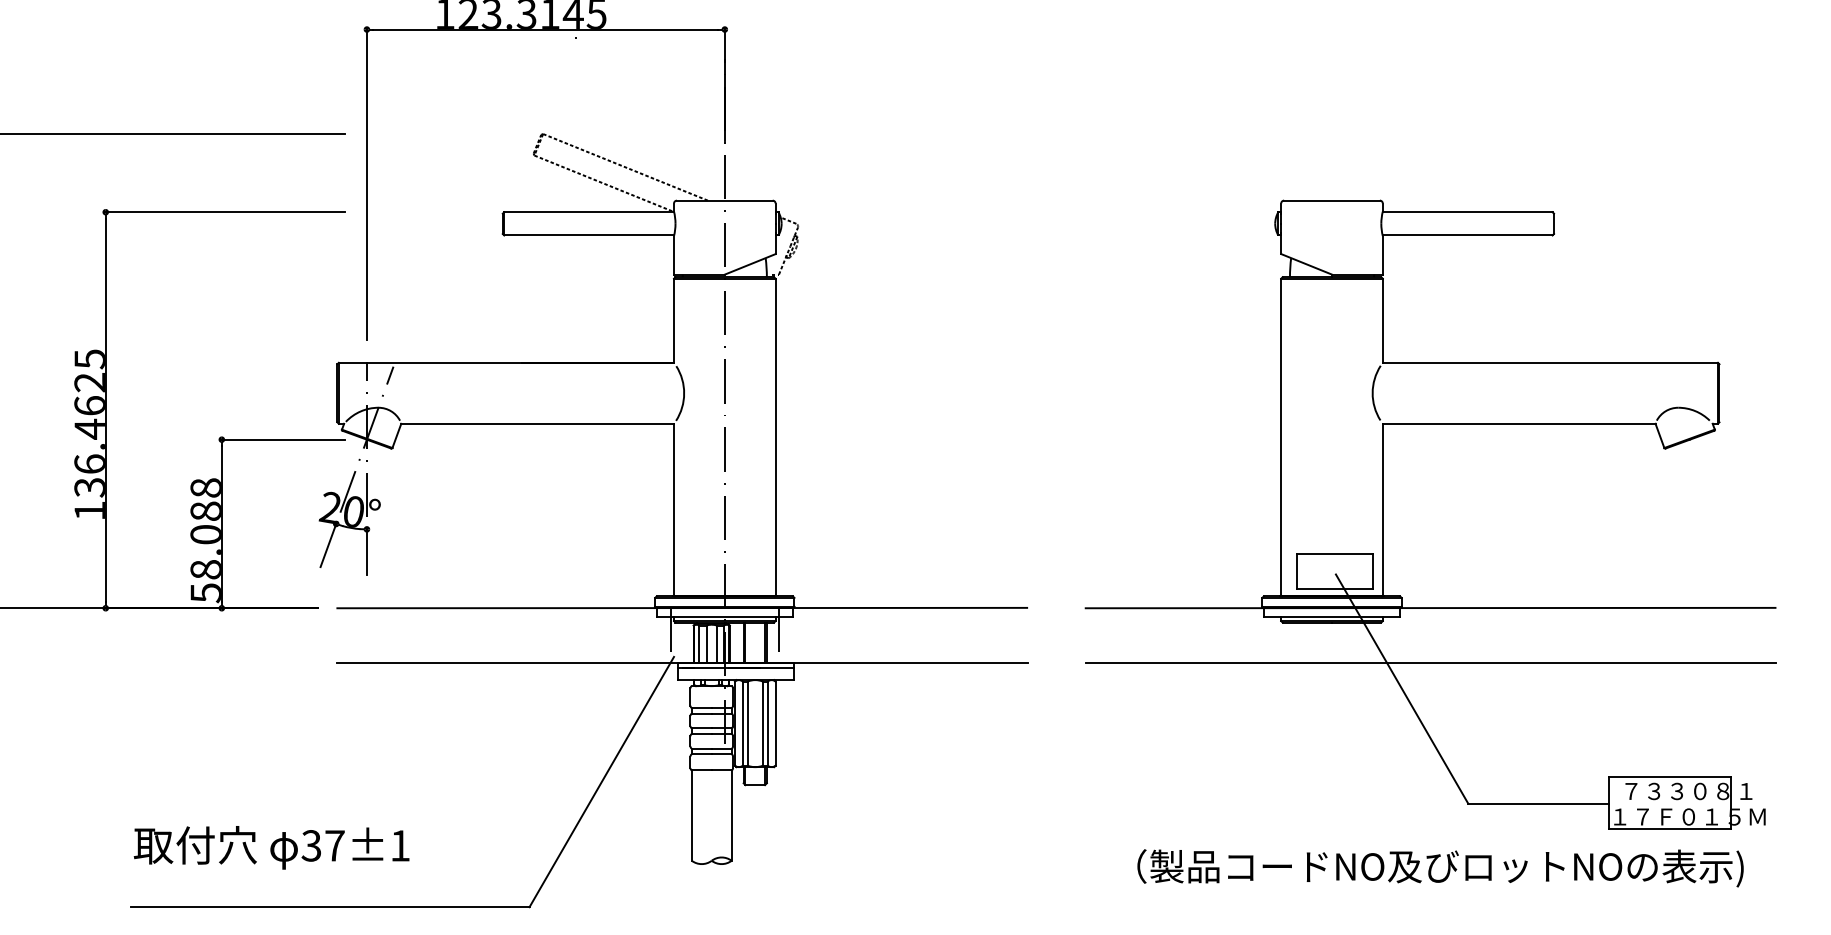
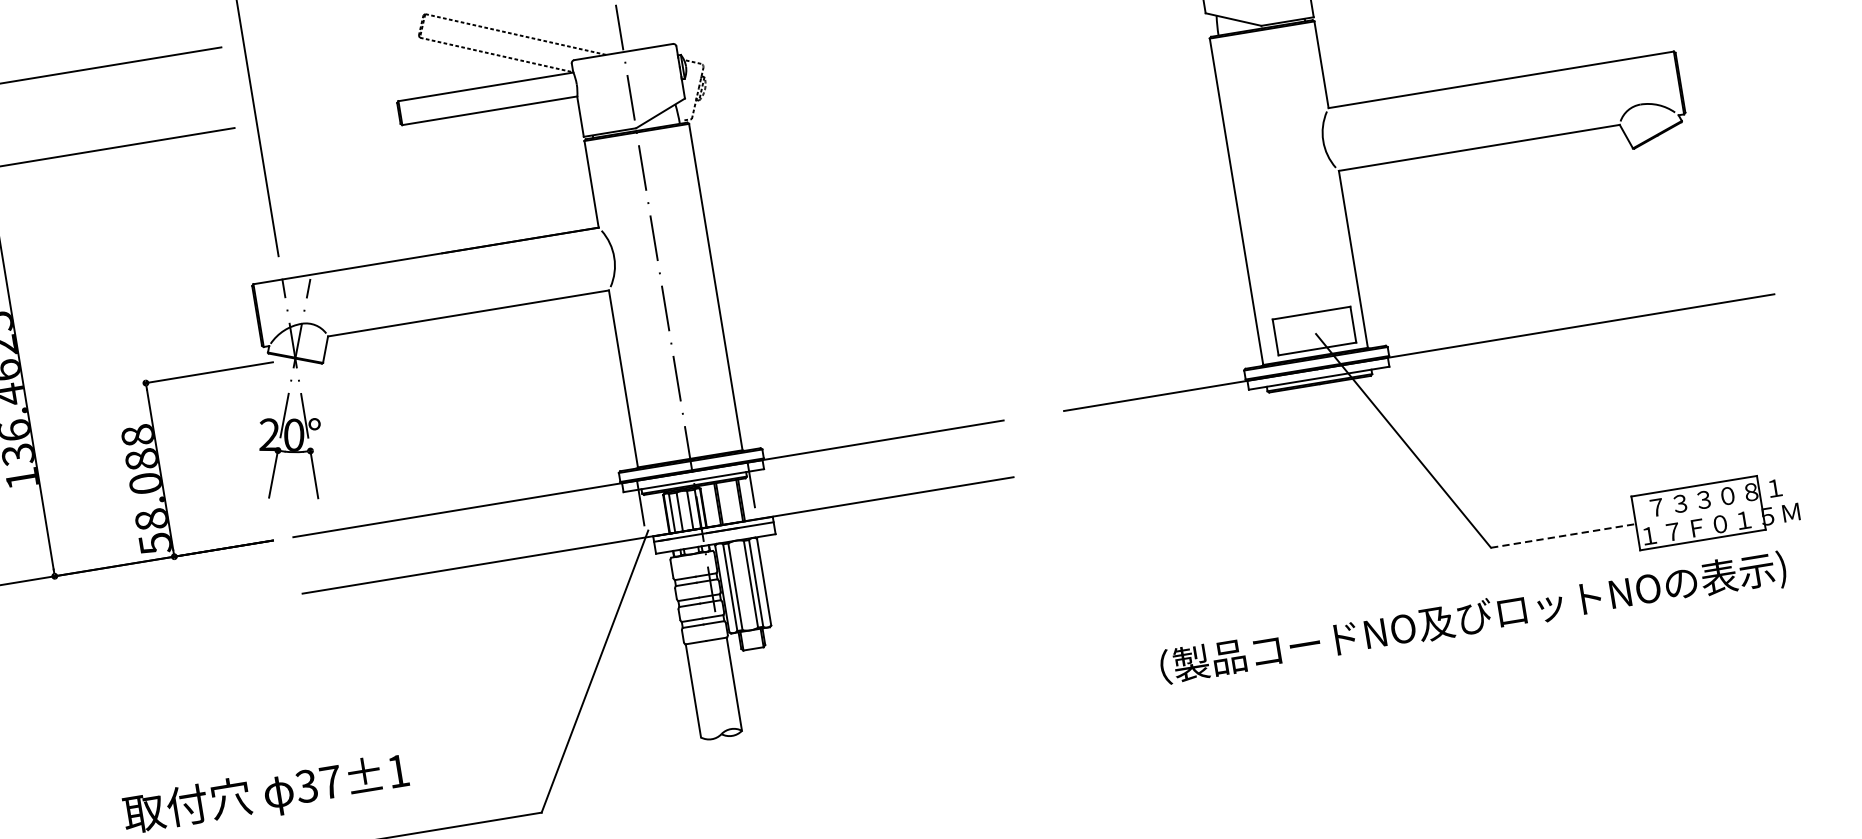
line: (1430, 663) -> (1428, 409), removed
line: (1539, 803) -> (1564, 535), solid -> dashed

